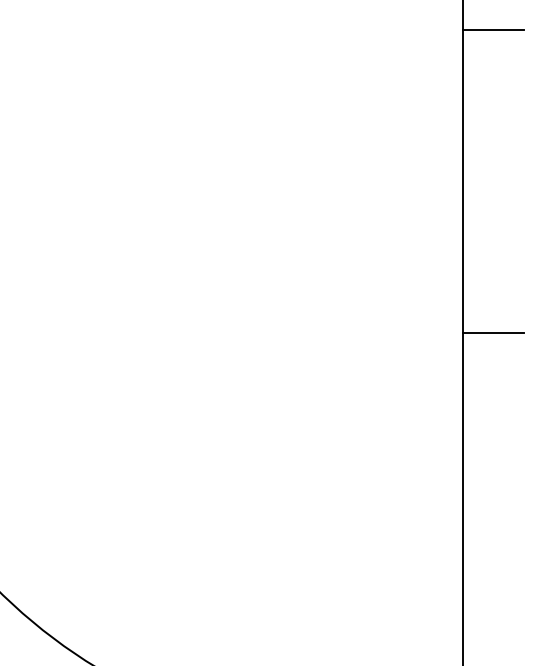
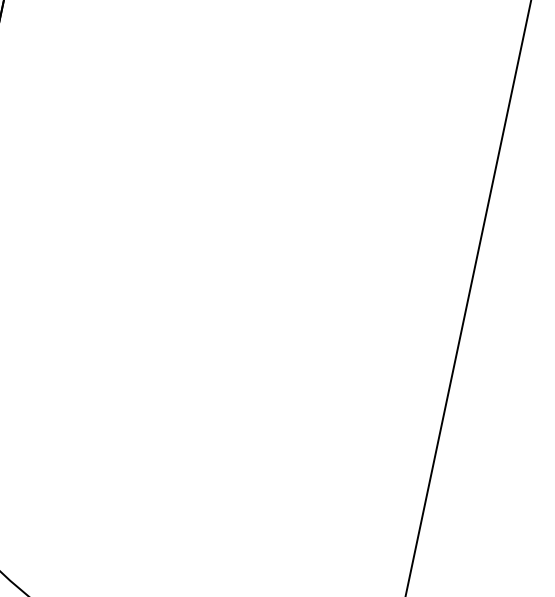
line: (493, 333) -> (501, 301), removed

